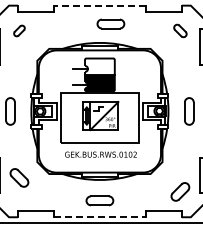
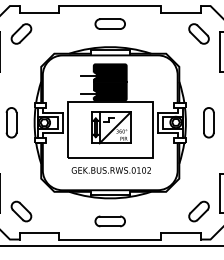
line: (99, 5) -> (109, 5), dashed -> solid
part: (110, 23) -> (109, 23), moved
part: (19, 30) -> (21, 33), size x1.67
part: (180, 30) -> (199, 33), size x1.43
fill: (99, 66) -> (109, 73), added
part: (19, 177) -> (21, 211), moved
line: (100, 217) -> (110, 239), dashed -> solid

